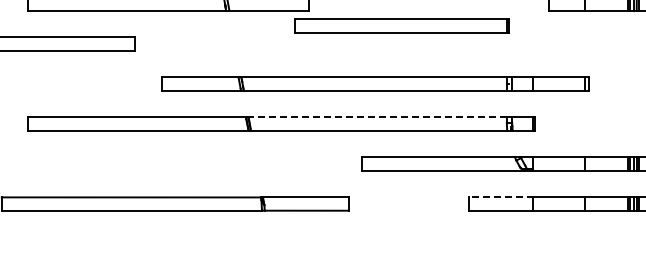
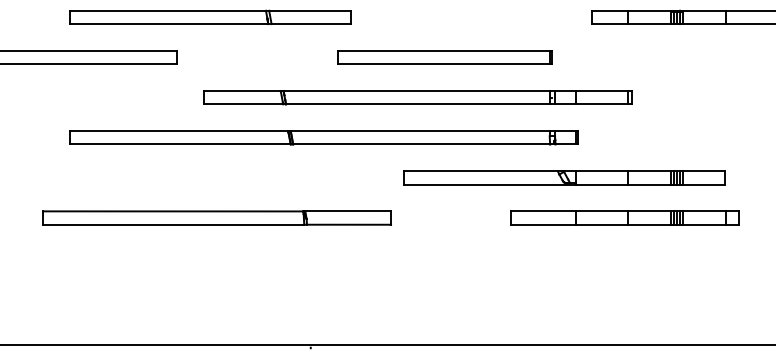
part: (401, 25) -> (444, 57), moved
line: (376, 117) -> (419, 131), dashed -> solid
line: (500, 197) -> (543, 211), dashed -> solid

